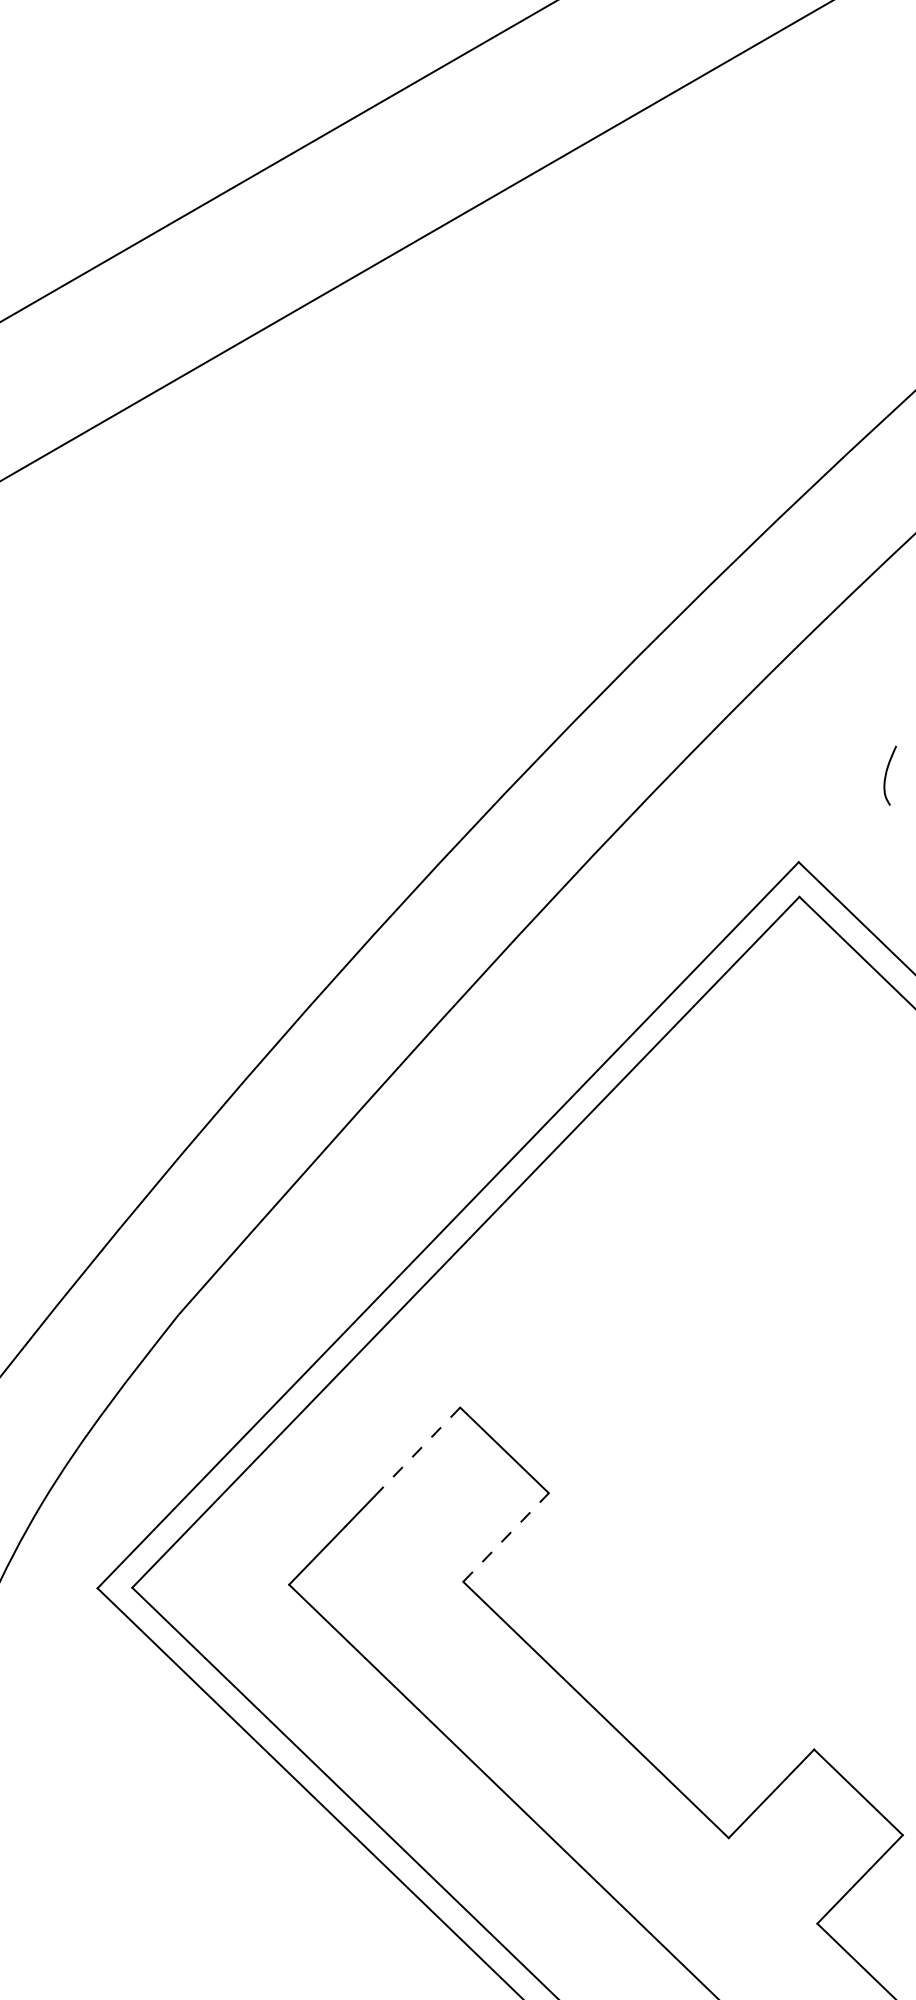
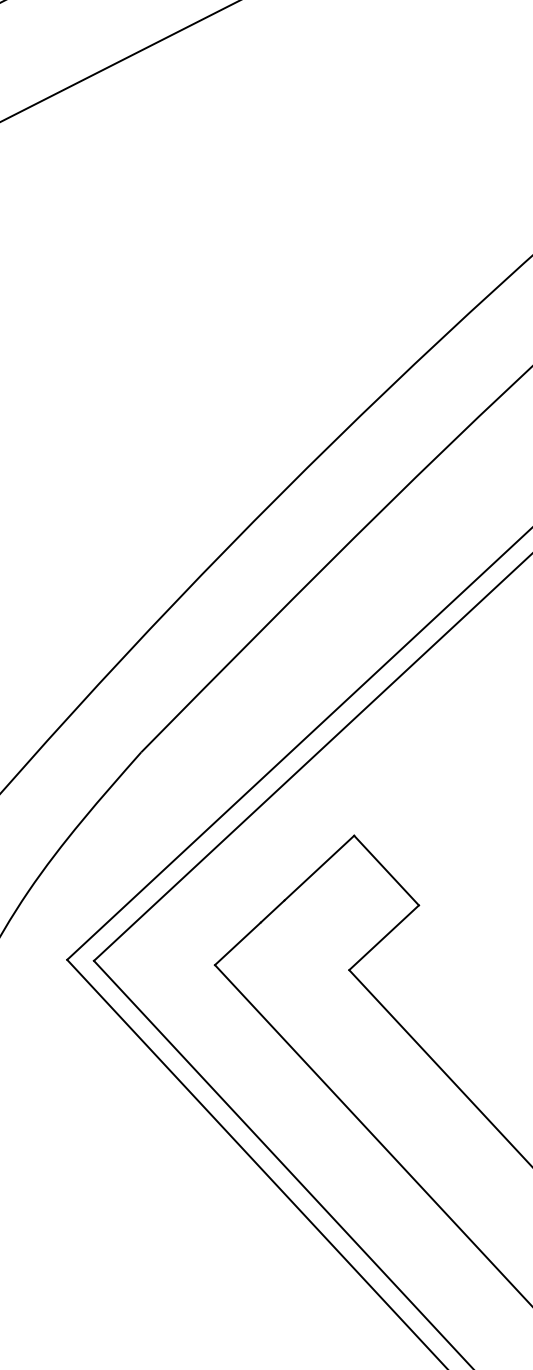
line: (417, 1451) -> (319, 867), dashed -> solid
line: (506, 1537) -> (384, 937), dashed -> solid

